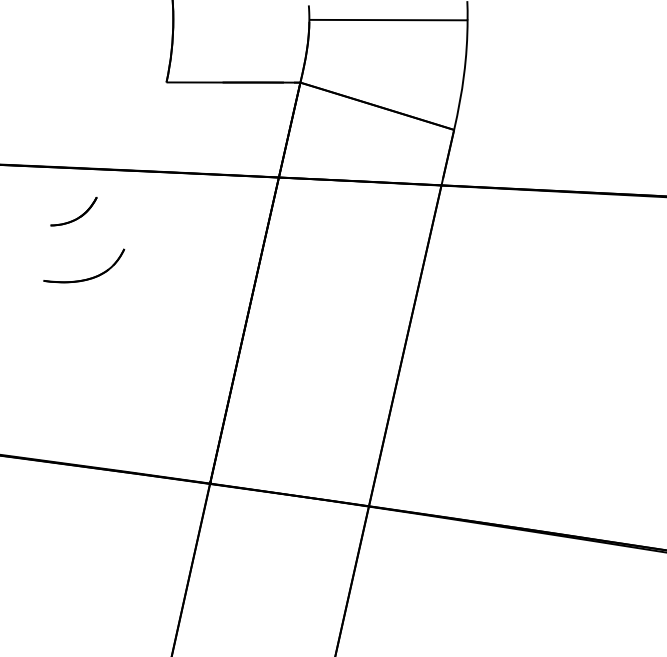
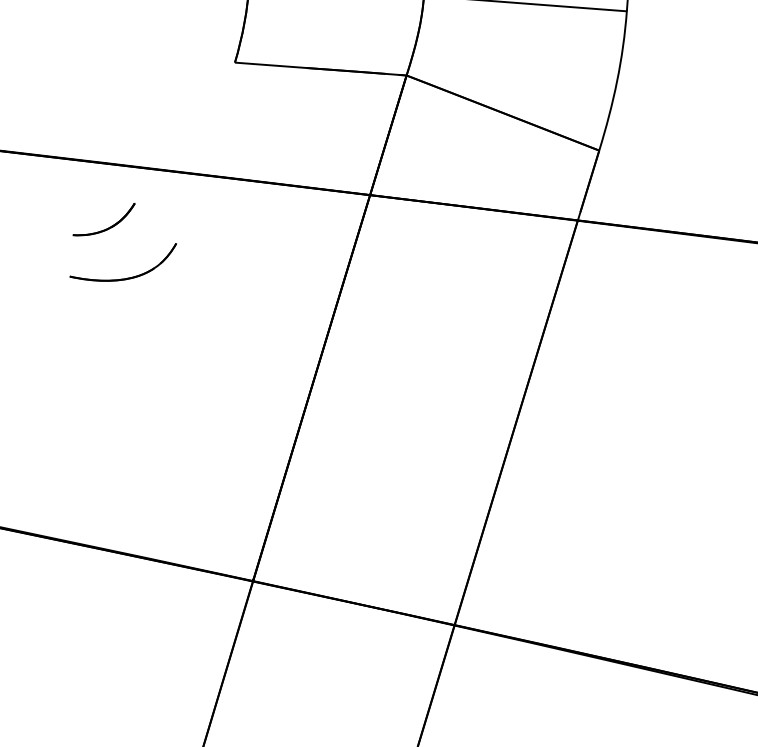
part: (86, 278) -> (125, 277), moved

